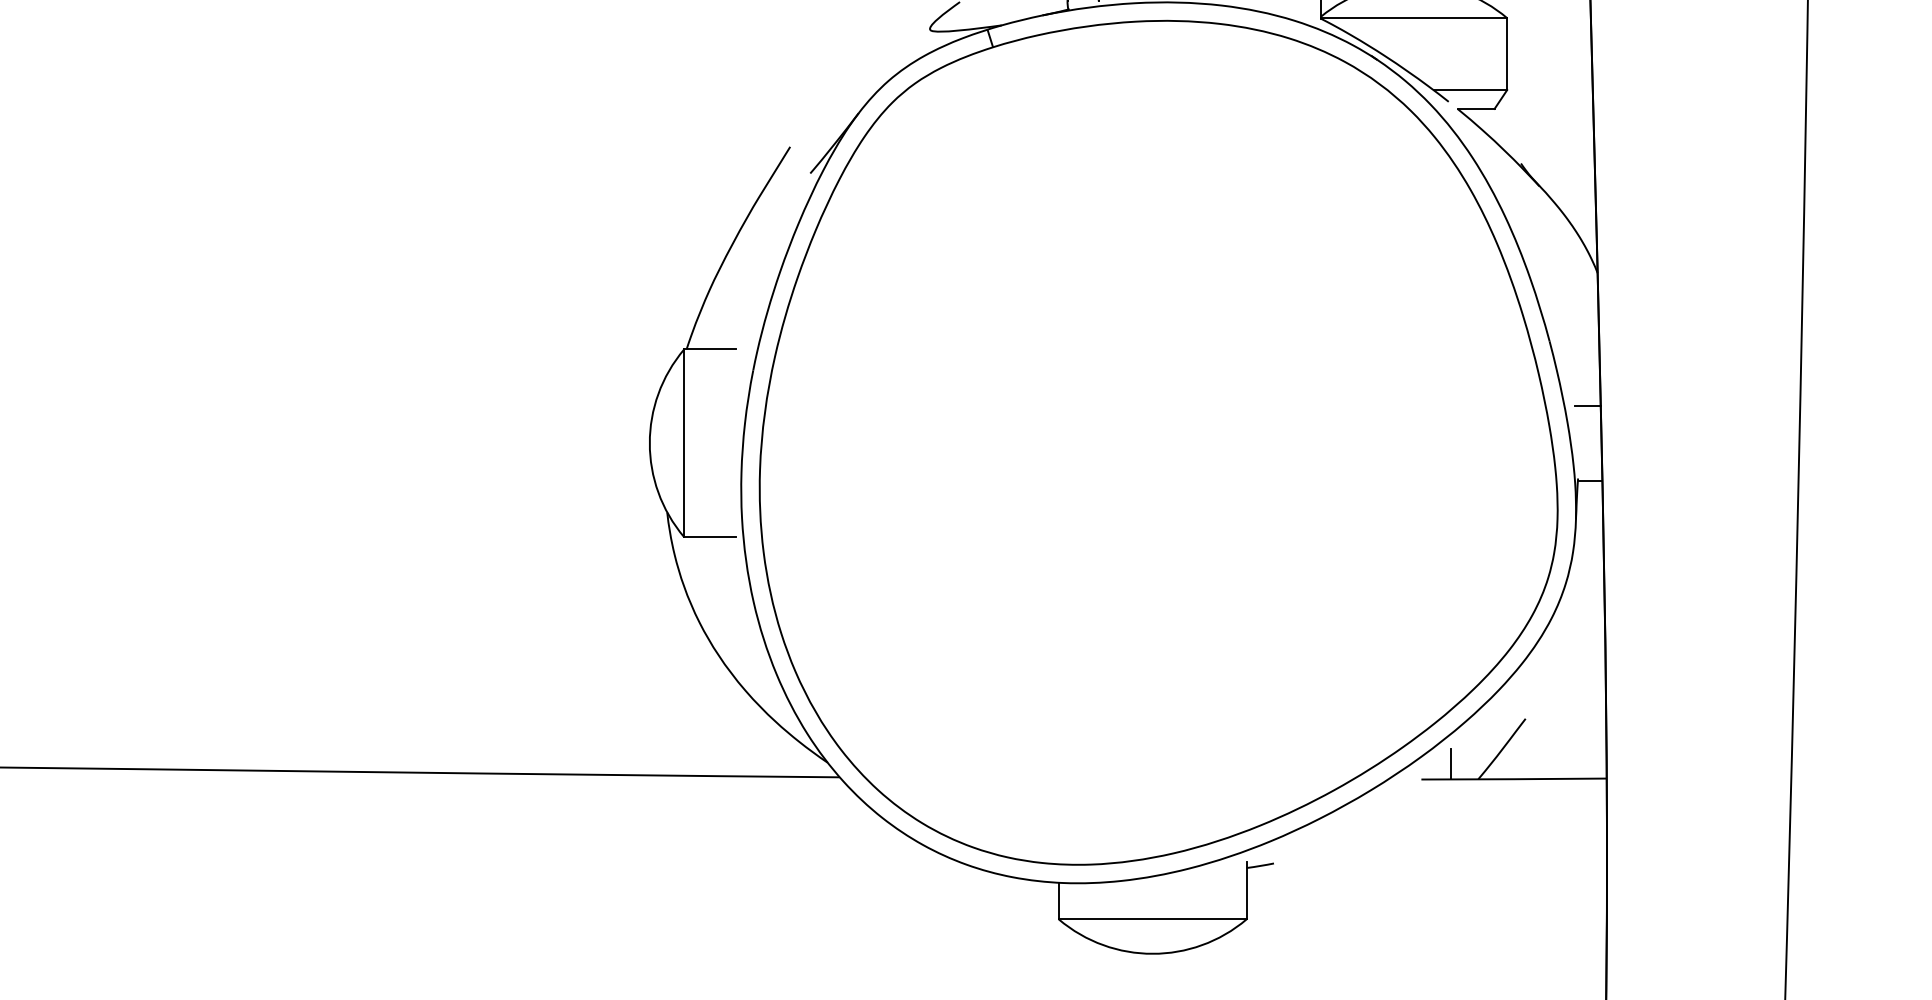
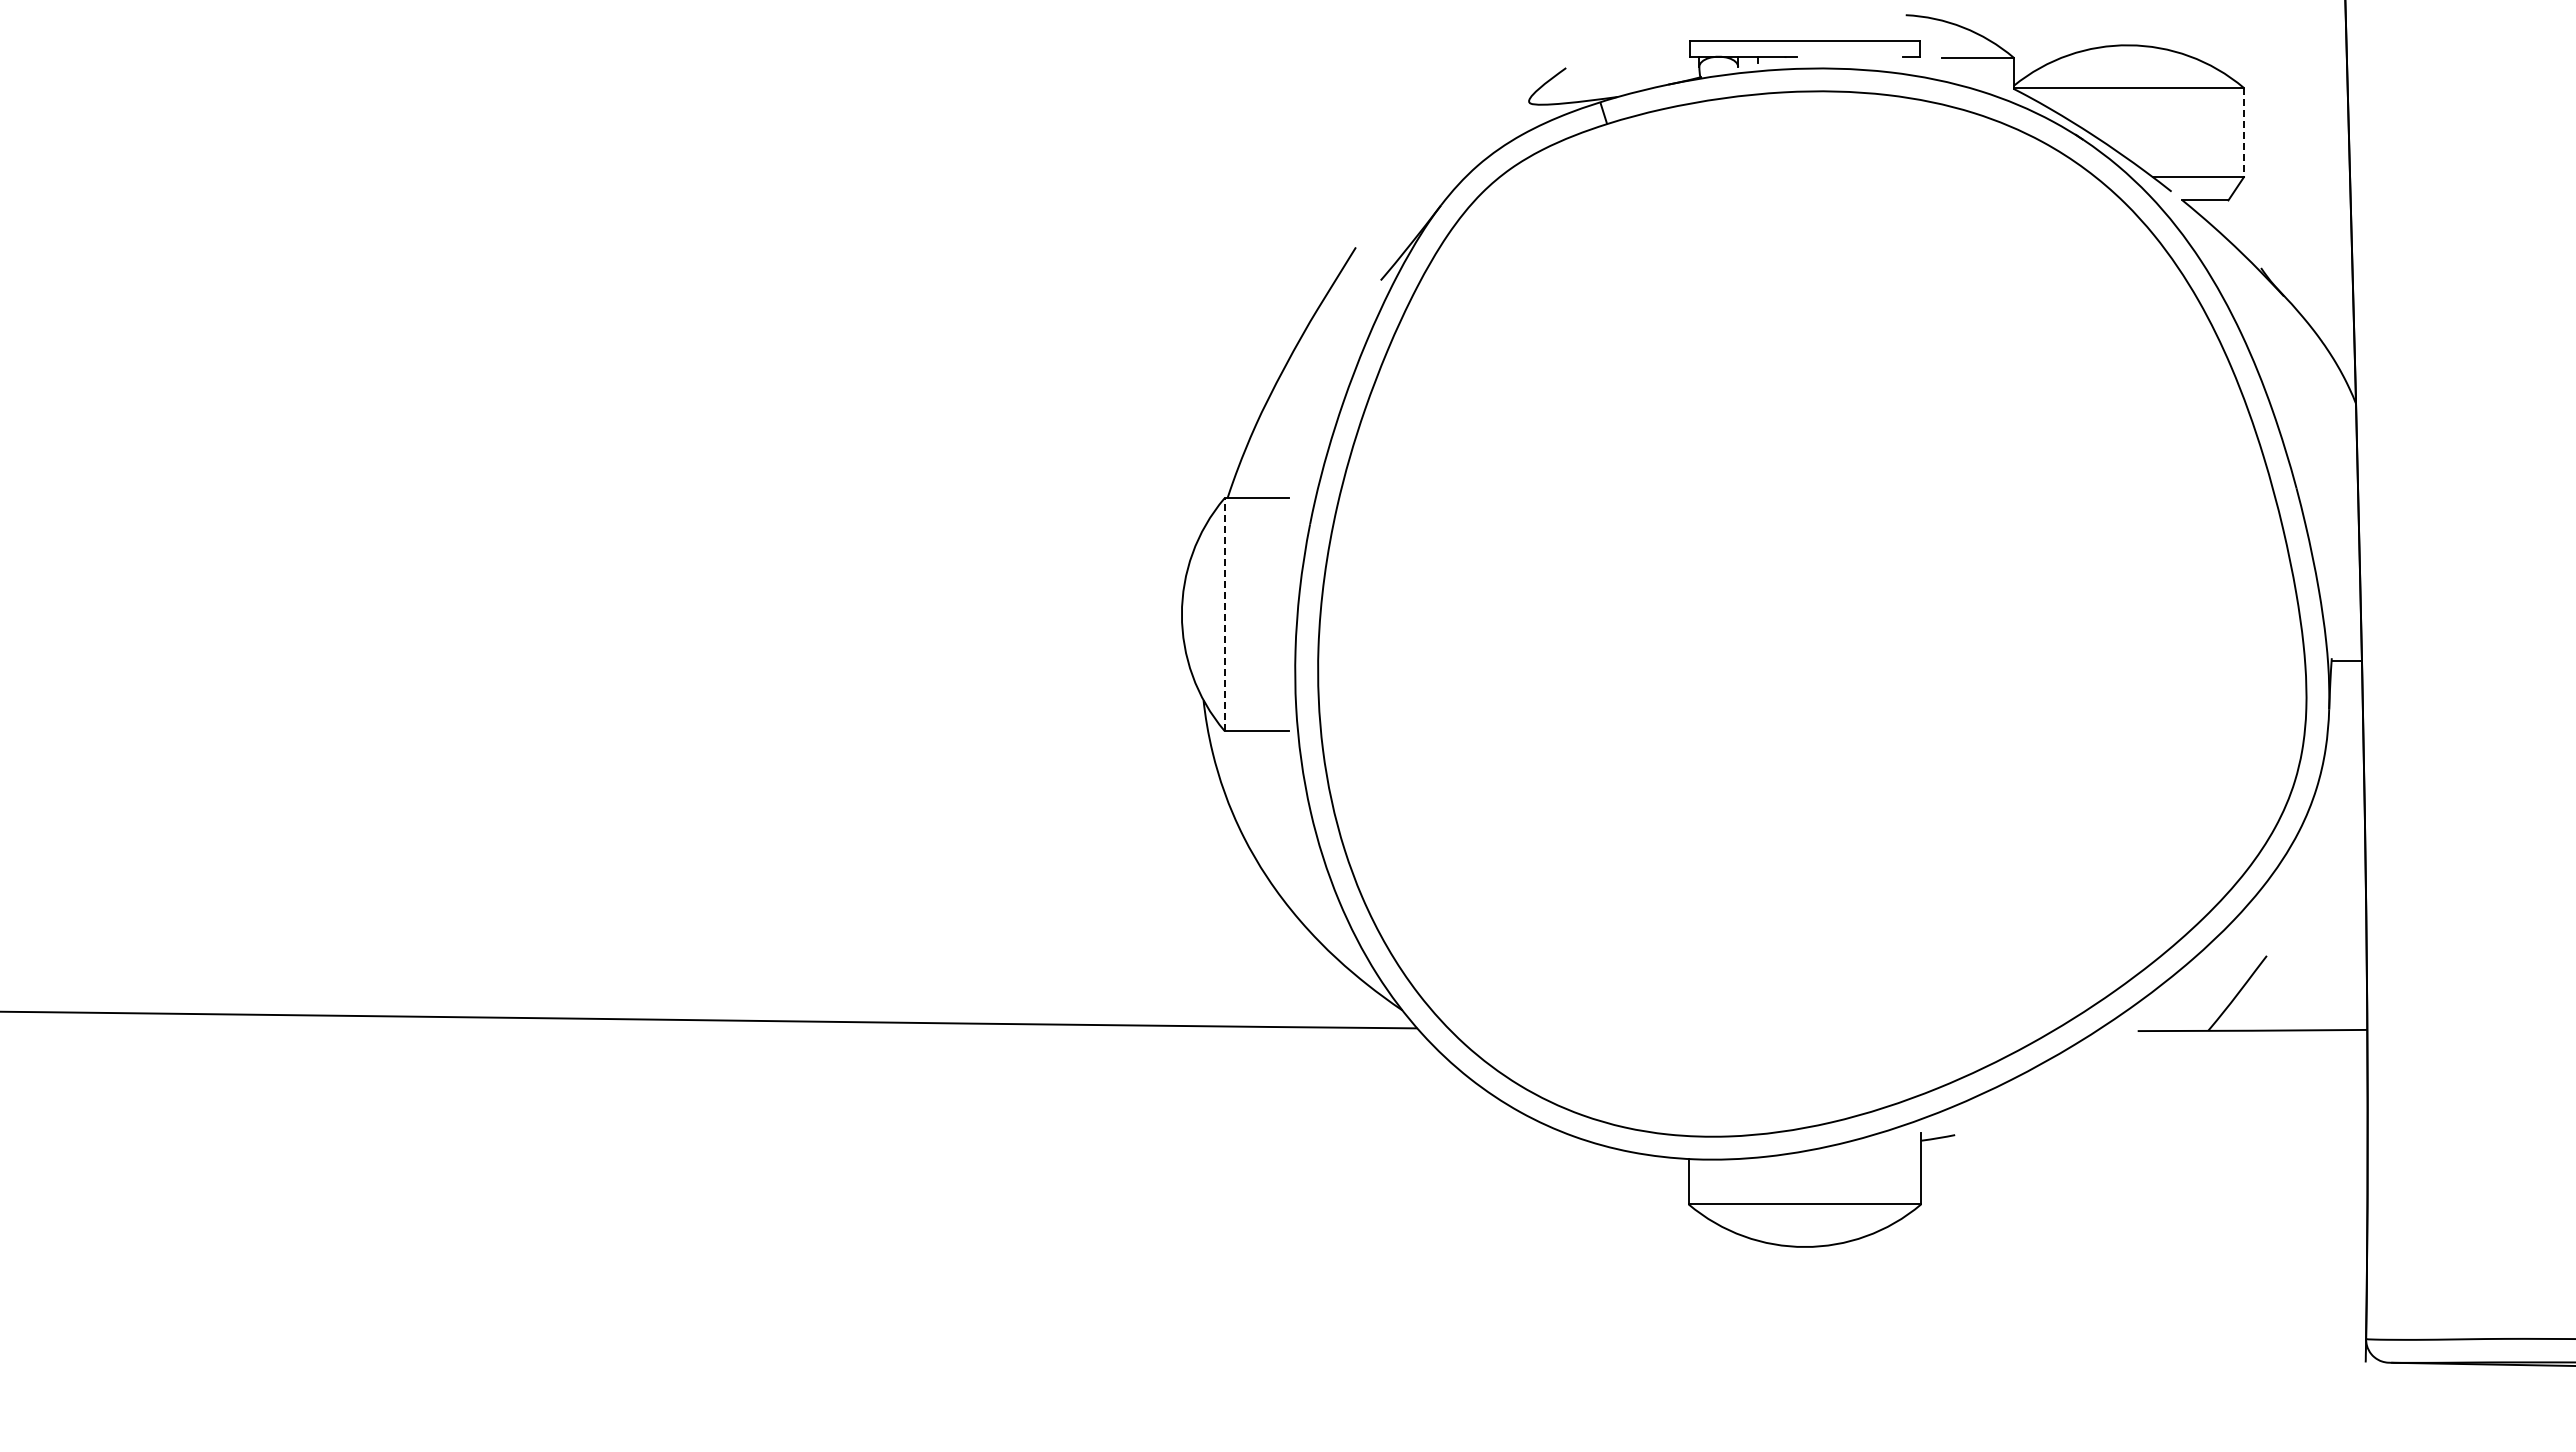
line: (1506, 54) -> (2243, 132), solid -> dashed
line: (1587, 406) -> (2343, 568), removed
line: (684, 443) -> (1224, 614), solid -> dashed
line: (1451, 763) -> (2174, 1011), removed

